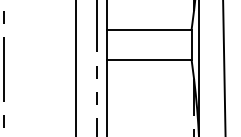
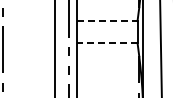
line: (149, 30) -> (107, 21), solid -> dashed
line: (148, 59) -> (106, 42), solid -> dashed

